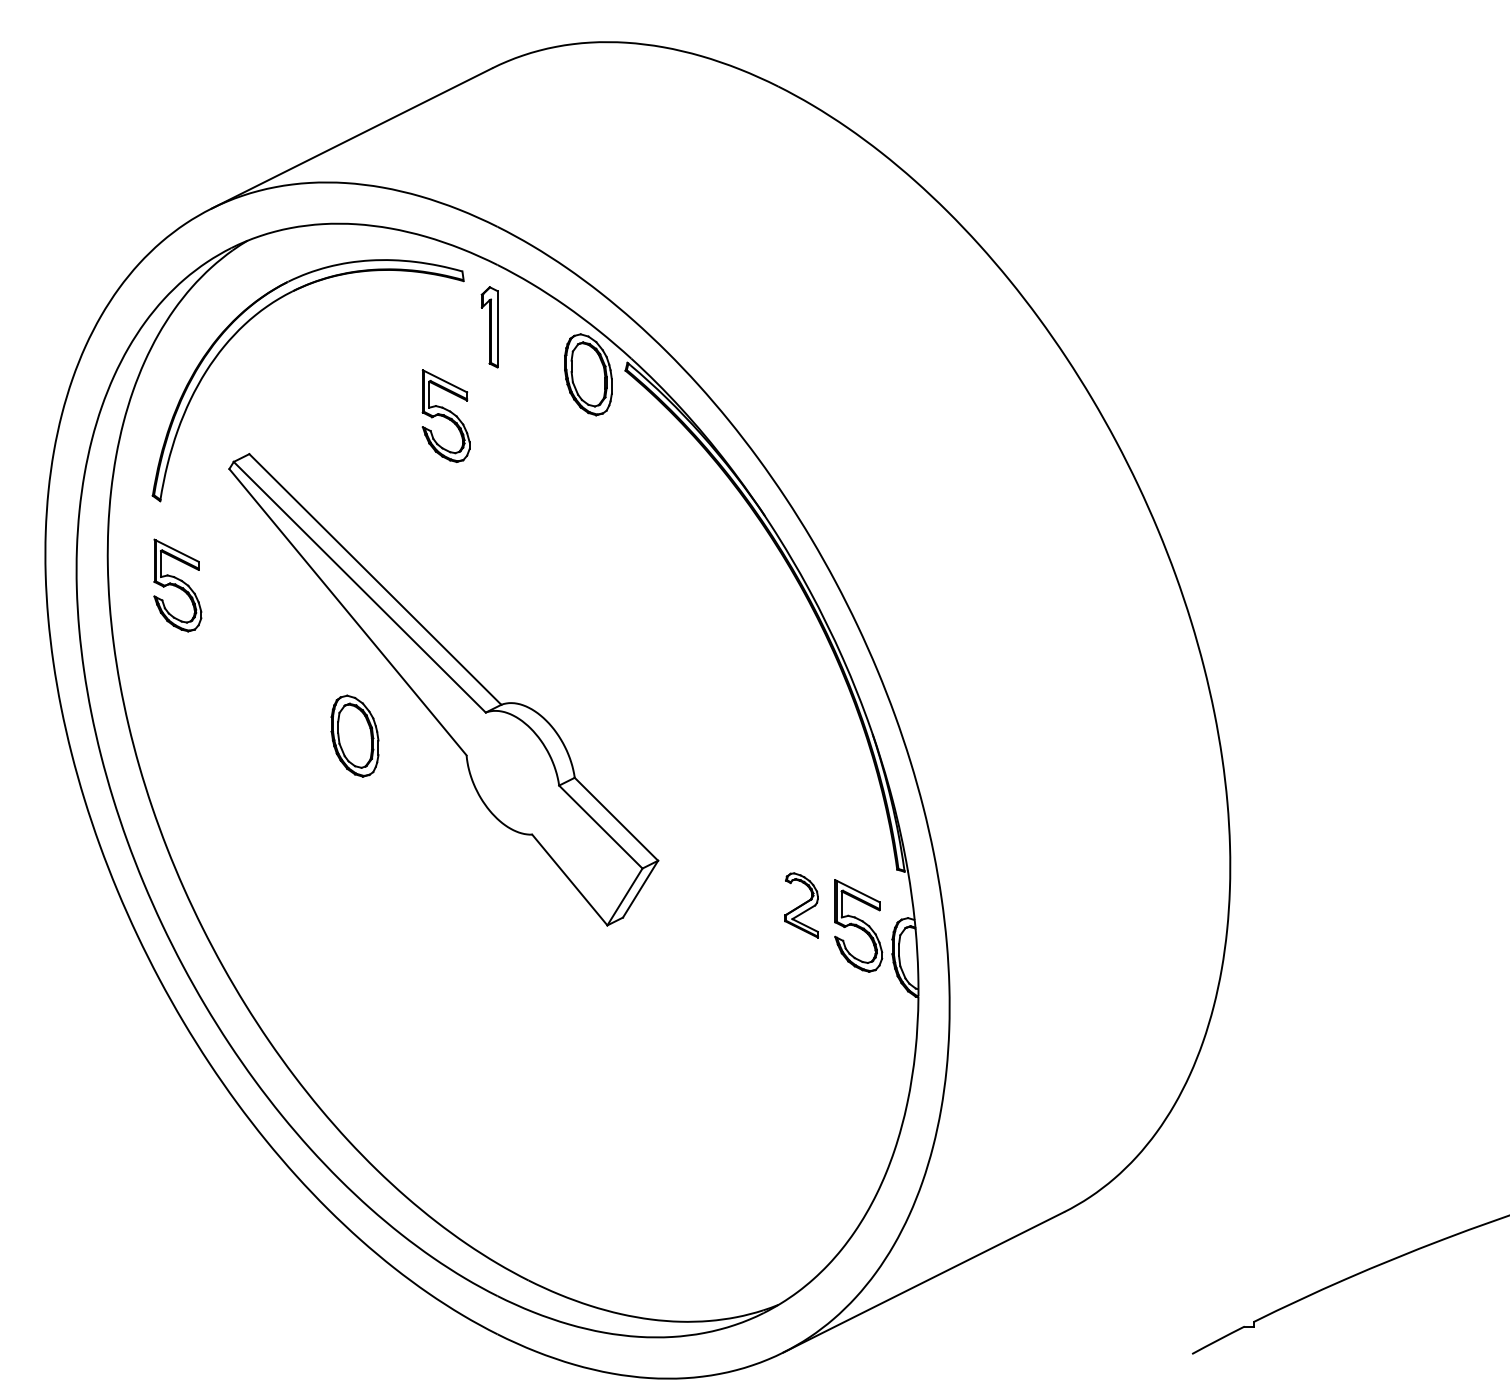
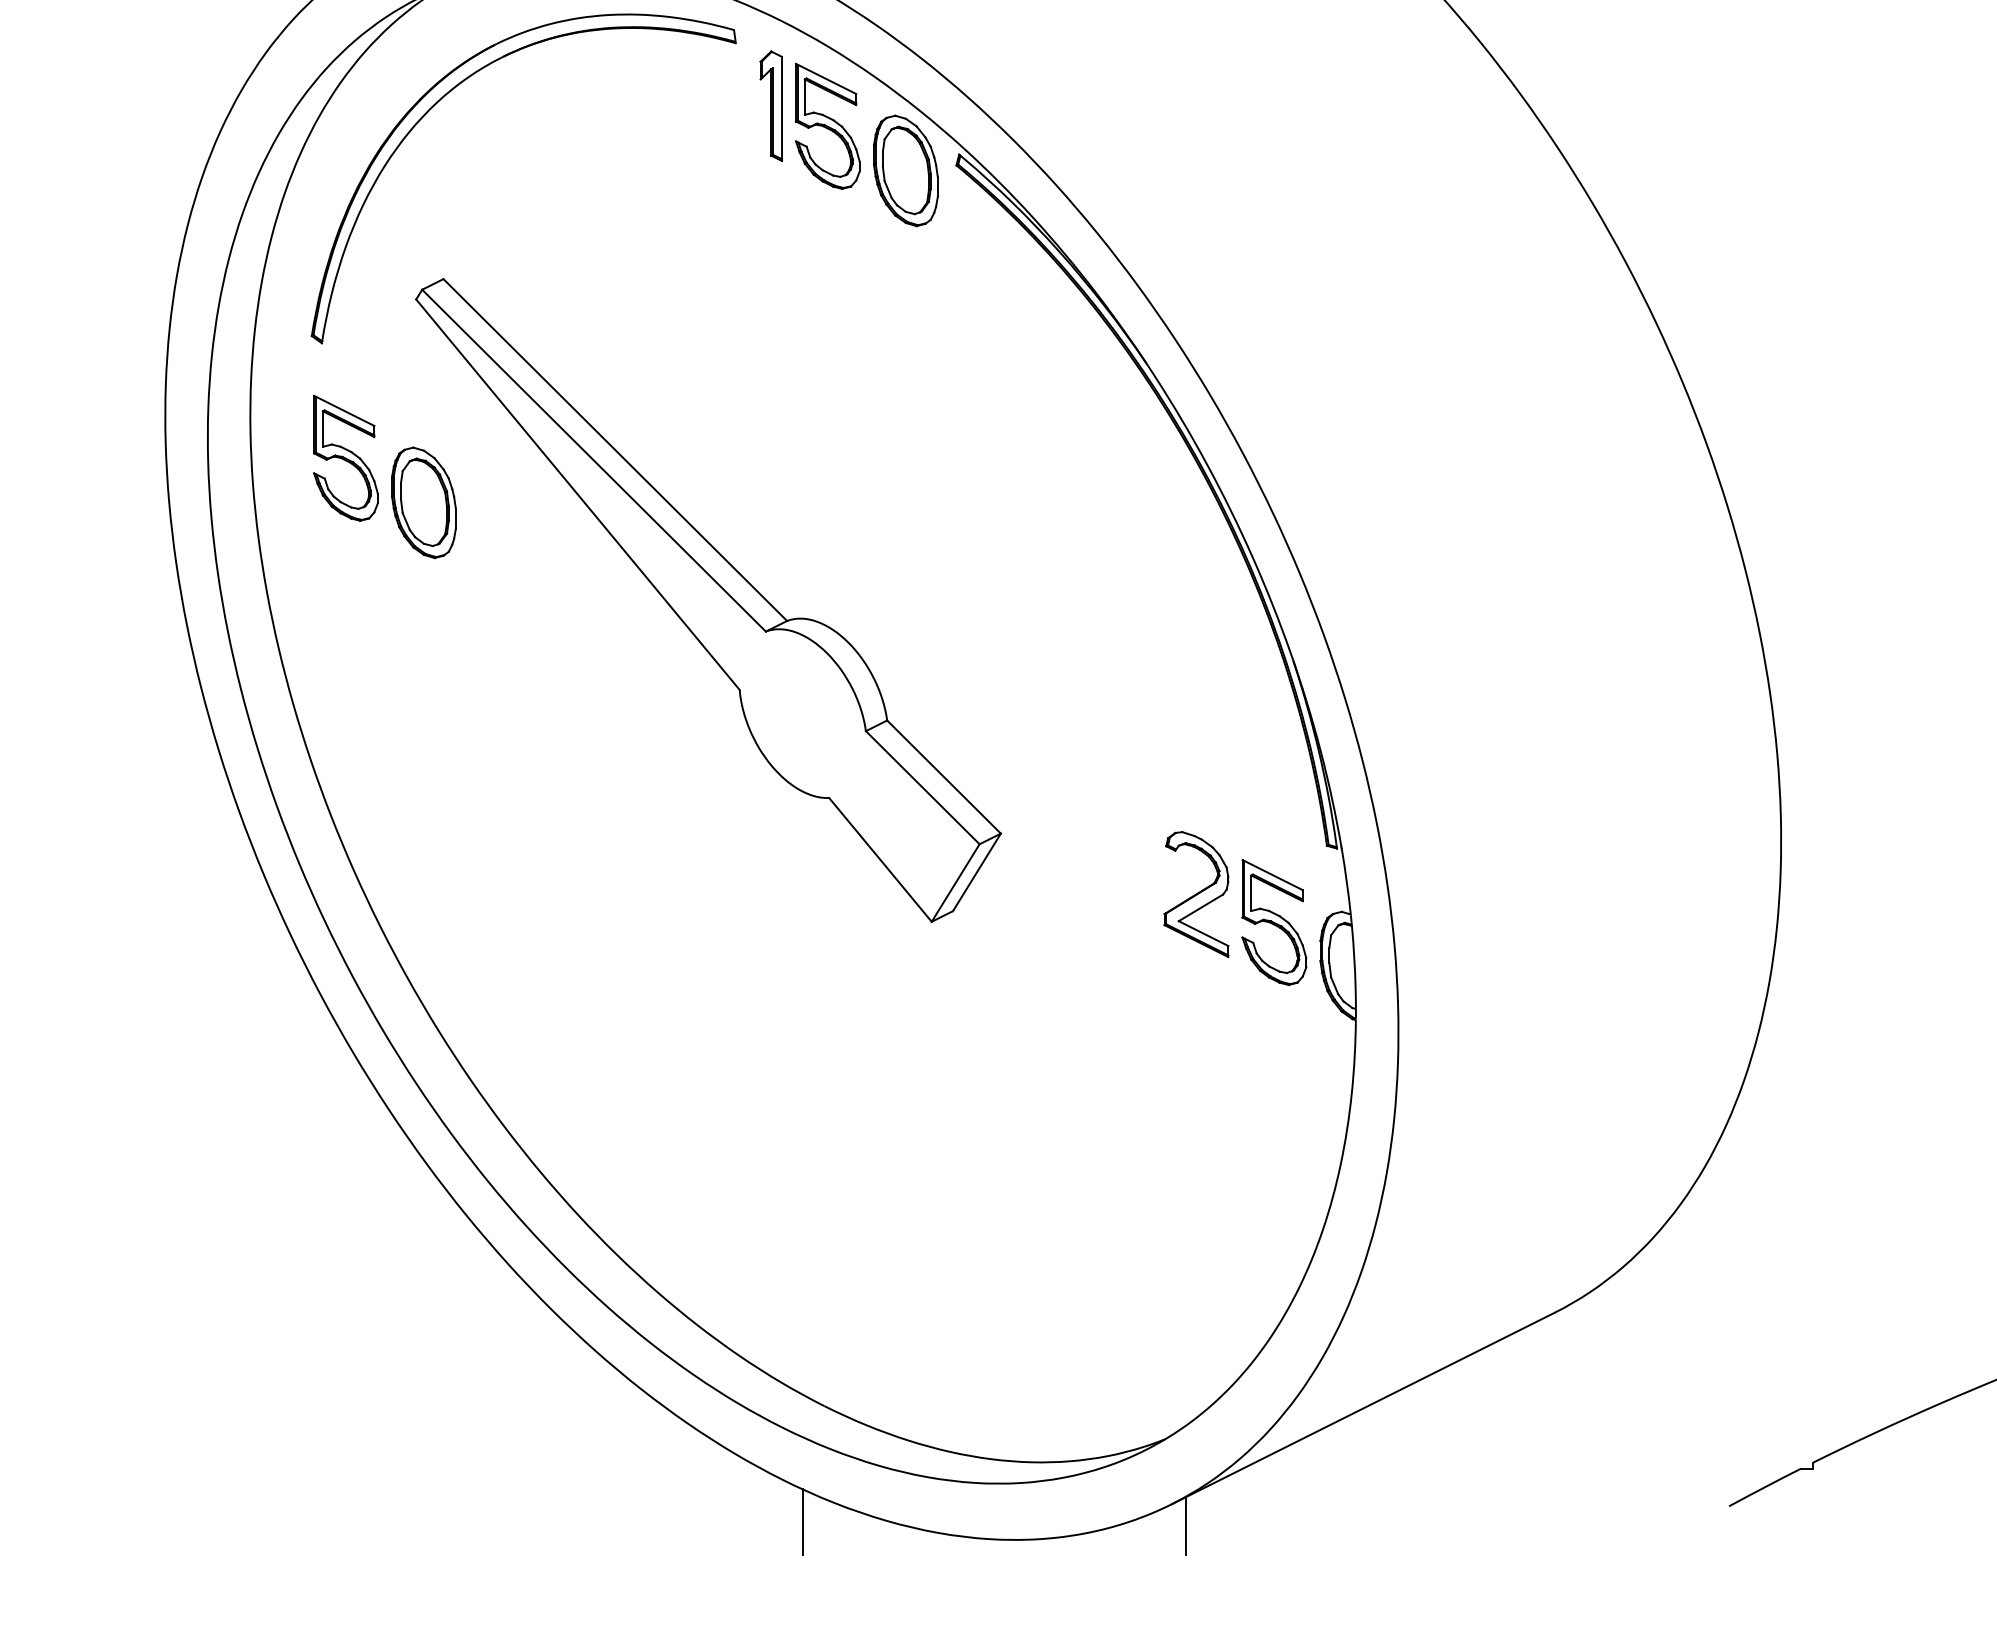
part: (445, 415) -> (826, 125), moved
part: (354, 735) -> (423, 501), moved
part: (801, 905) -> (1196, 894), size x1.43
line: (513, 1365) -> (803, 1521), added
line: (793, 1368) -> (1185, 1526), added

